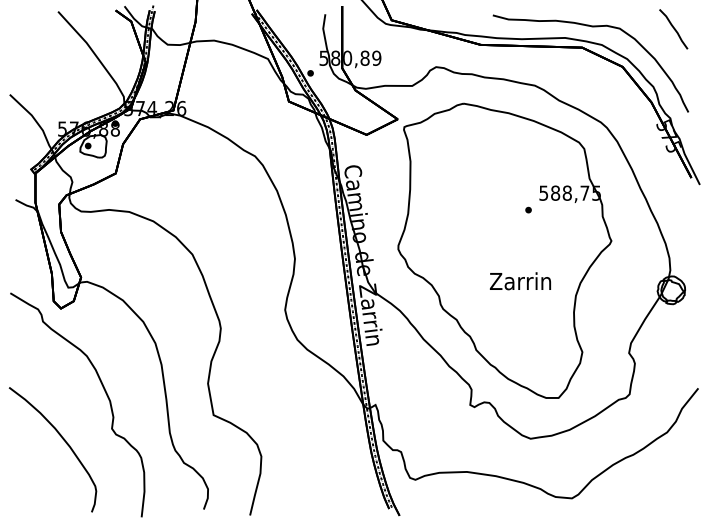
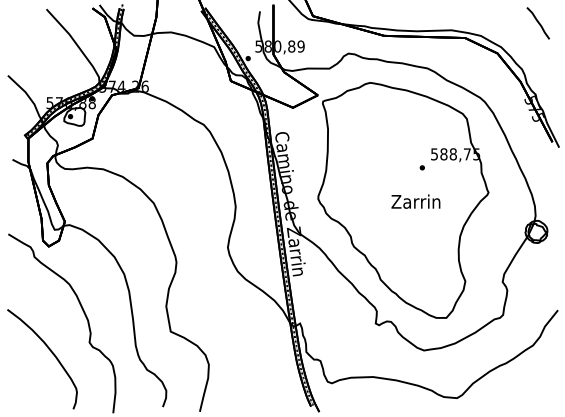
curve: (590, 26) -> (471, 21), removed
text: (519, 281) -> (415, 201), moved

